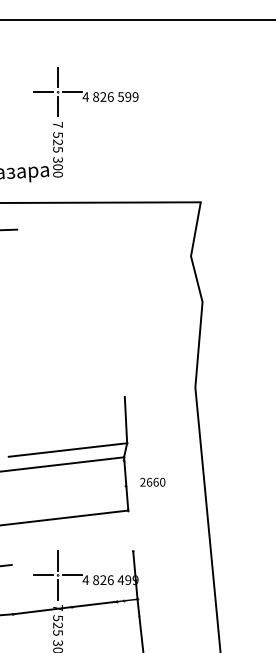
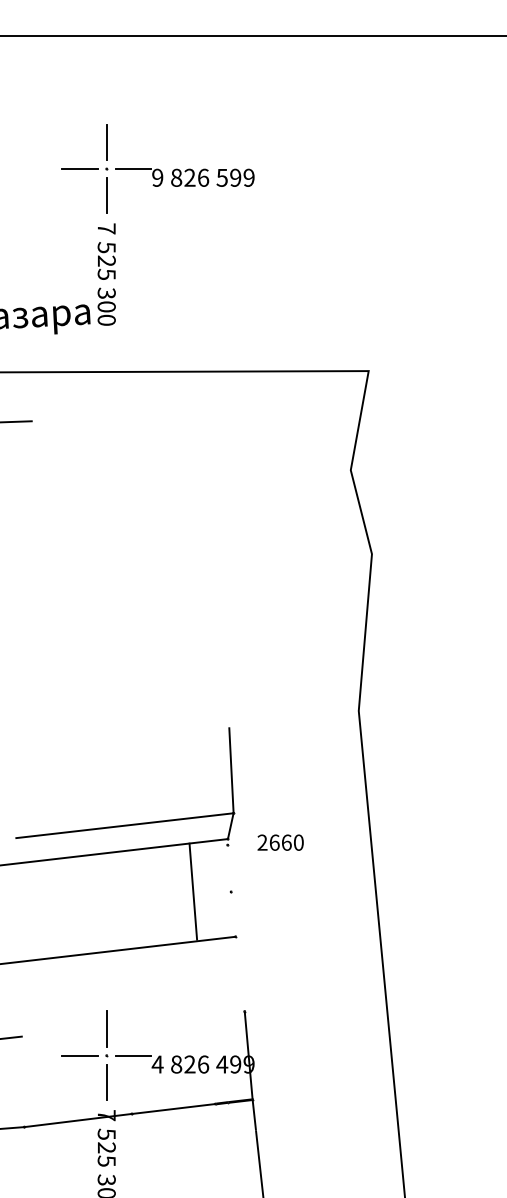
text: (85, 96) -> (157, 176), 4 -> 9
text: (152, 481) -> (280, 841), moved
line: (126, 483) -> (193, 890), moved

